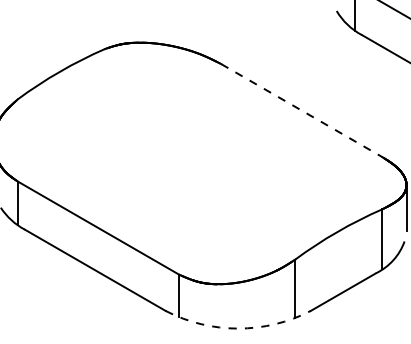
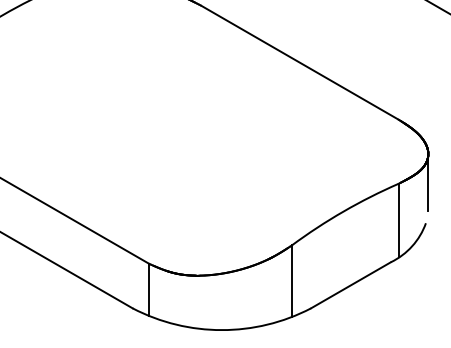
line: (302, 110) -> (300, 62), dashed -> solid
arc: (238, 328) -> (222, 329), dashed -> solid

